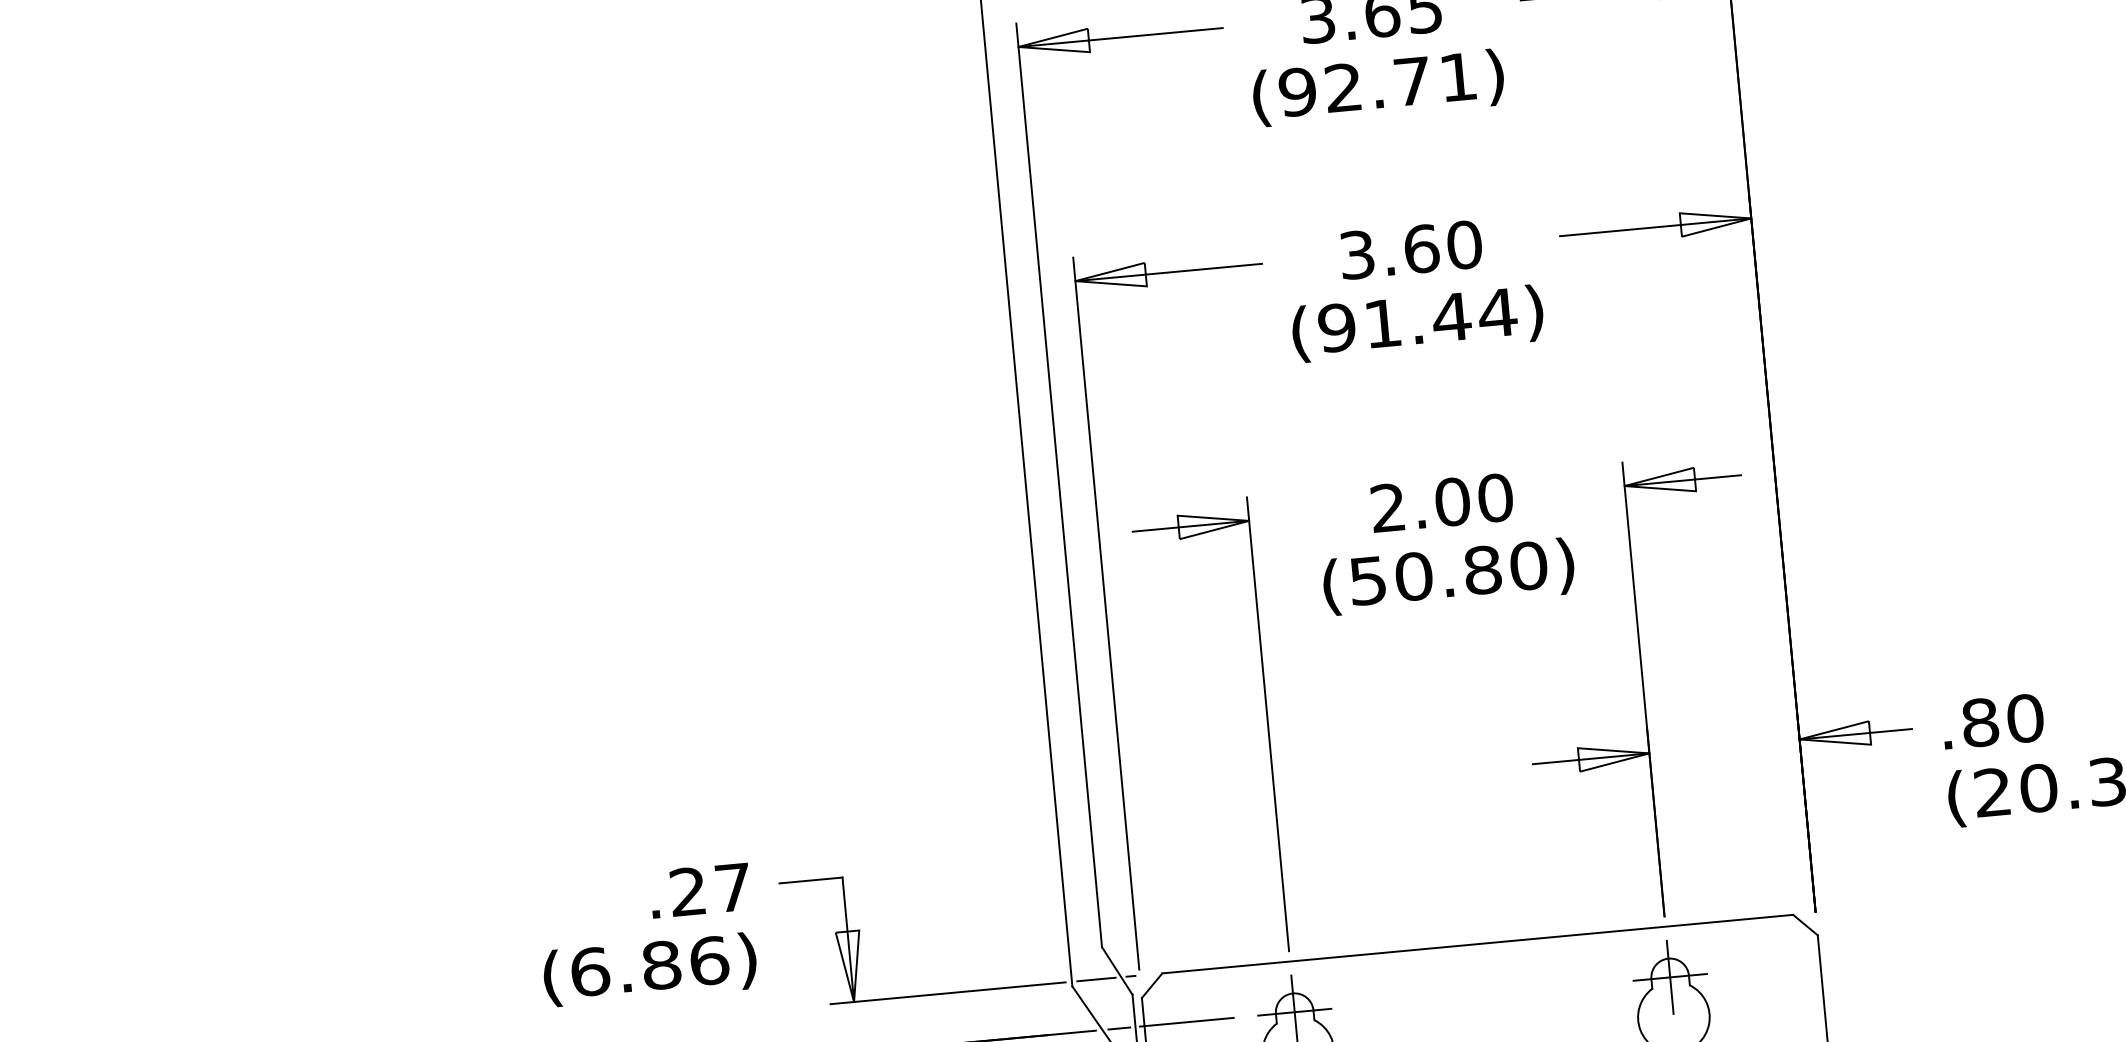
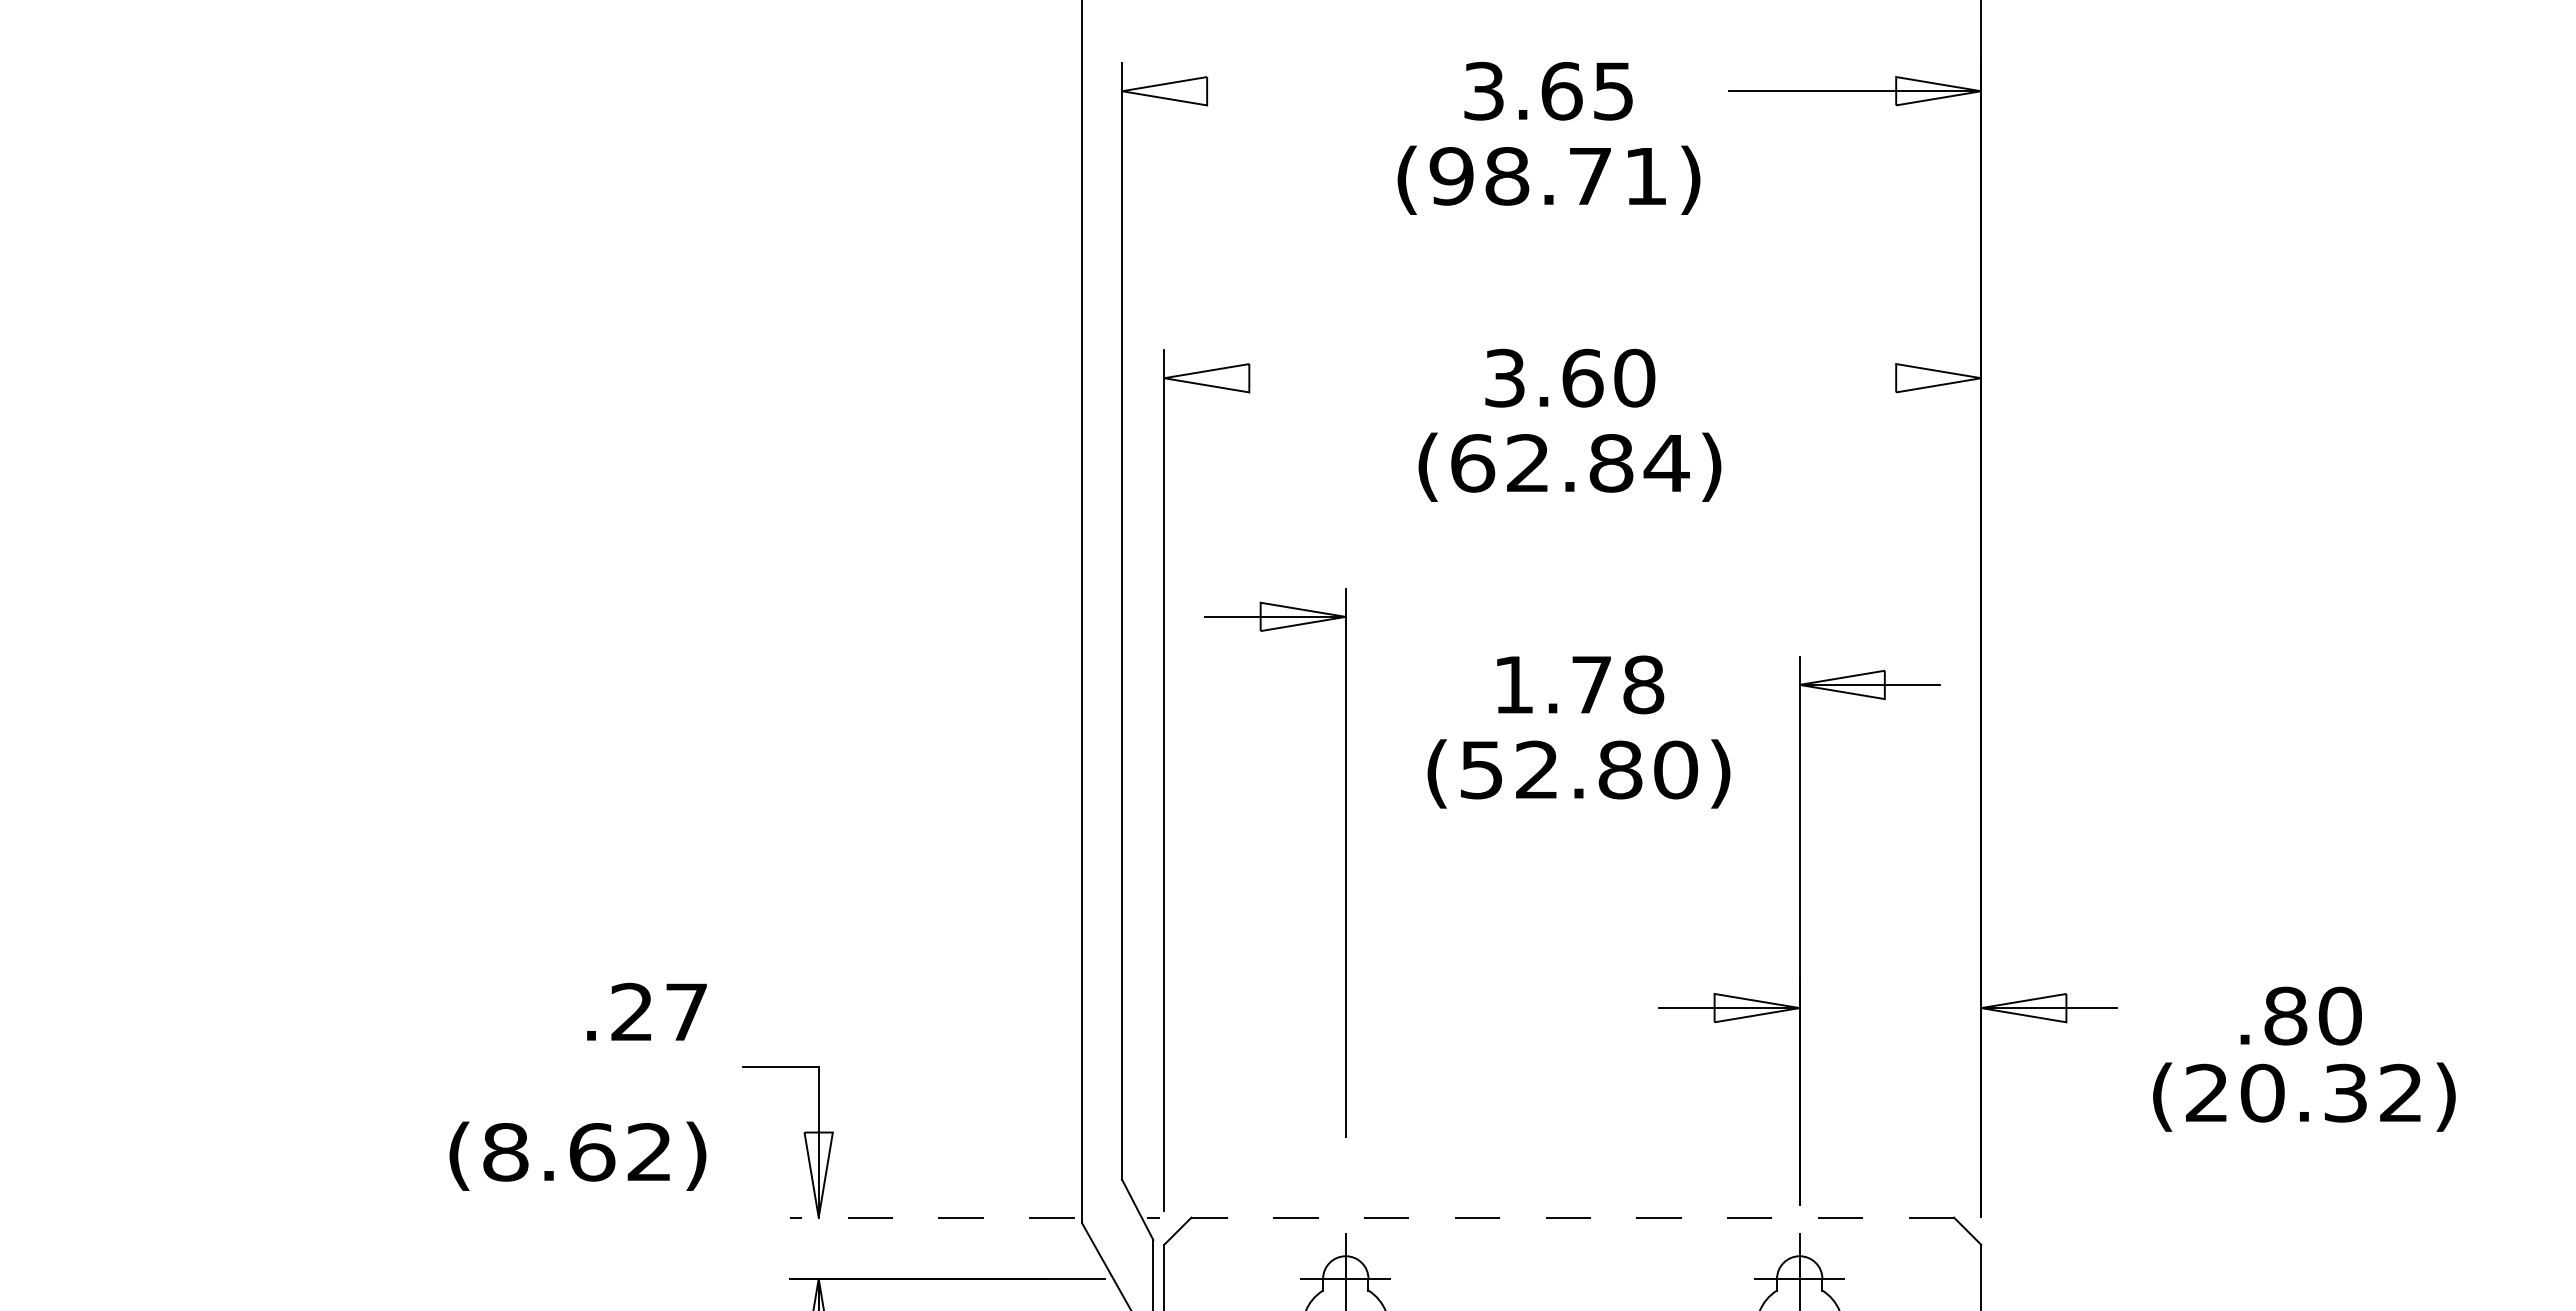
line: (1120, 37) -> (1245, 91), removed
text: (1343, 87) -> (1507, 176), (92.71) -> (98.71)
line: (1655, 227) -> (1865, 378), removed
line: (1168, 272) -> (1276, 378), removed
text: (1394, 322) -> (1542, 463), (91.44) -> (62.84)
text: (1442, 502) -> (1579, 684), 2.00 -> 1.78
text: (1414, 576) -> (1537, 769), (50.80) -> (52.80)
text: (1992, 721) -> (2300, 1015), moved
part: (1267, 724) -> (1345, 862), moved
text: (700, 890) -> (646, 1011), moved
line: (1477, 944) -> (1572, 1217), solid -> dashed
text: (650, 966) -> (578, 1152), (6.86) -> (8.62)
line: (1096, 979) -> (1111, 1217), removed
line: (947, 993) -> (931, 1217), solid -> dashed
line: (1186, 1021) -> (1215, 1278), removed
line: (1119, 1028) -> (1133, 1278), removed

